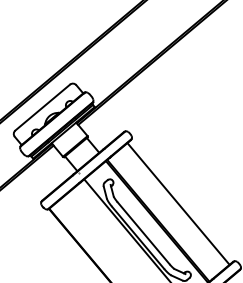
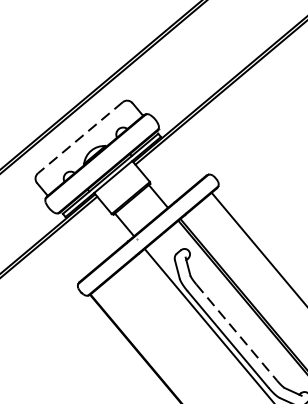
line: (42, 107) -> (80, 137), solid -> dashed
line: (143, 233) -> (236, 332), solid -> dashed

